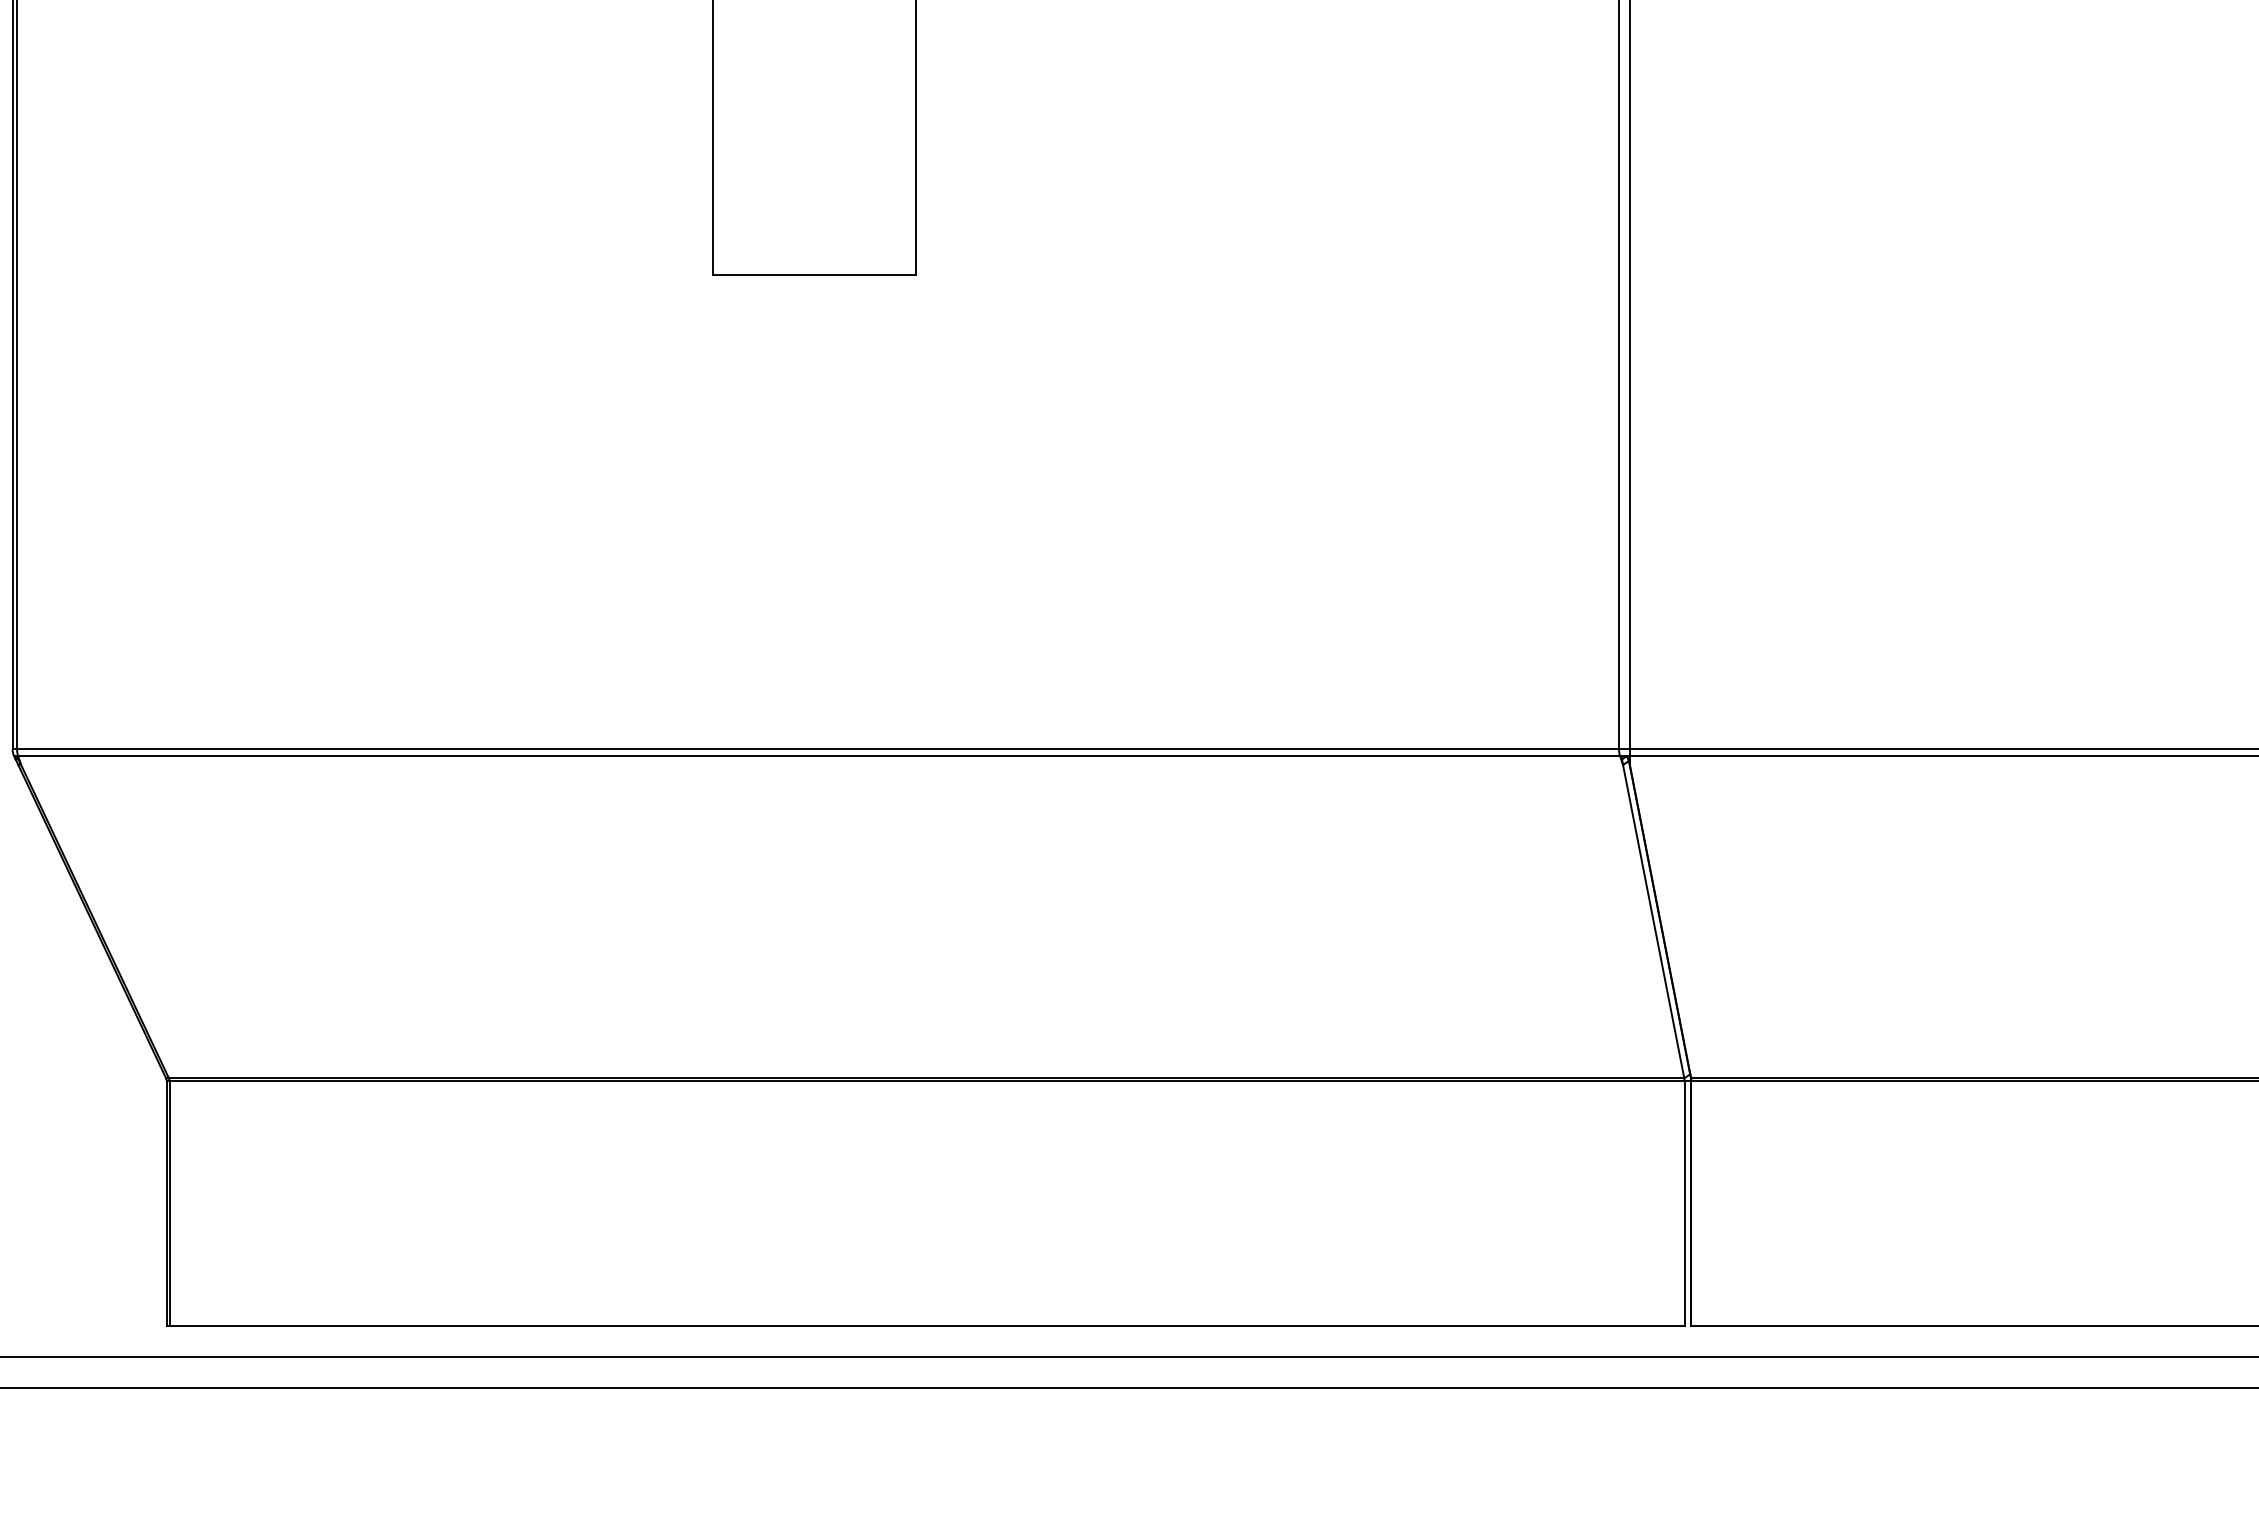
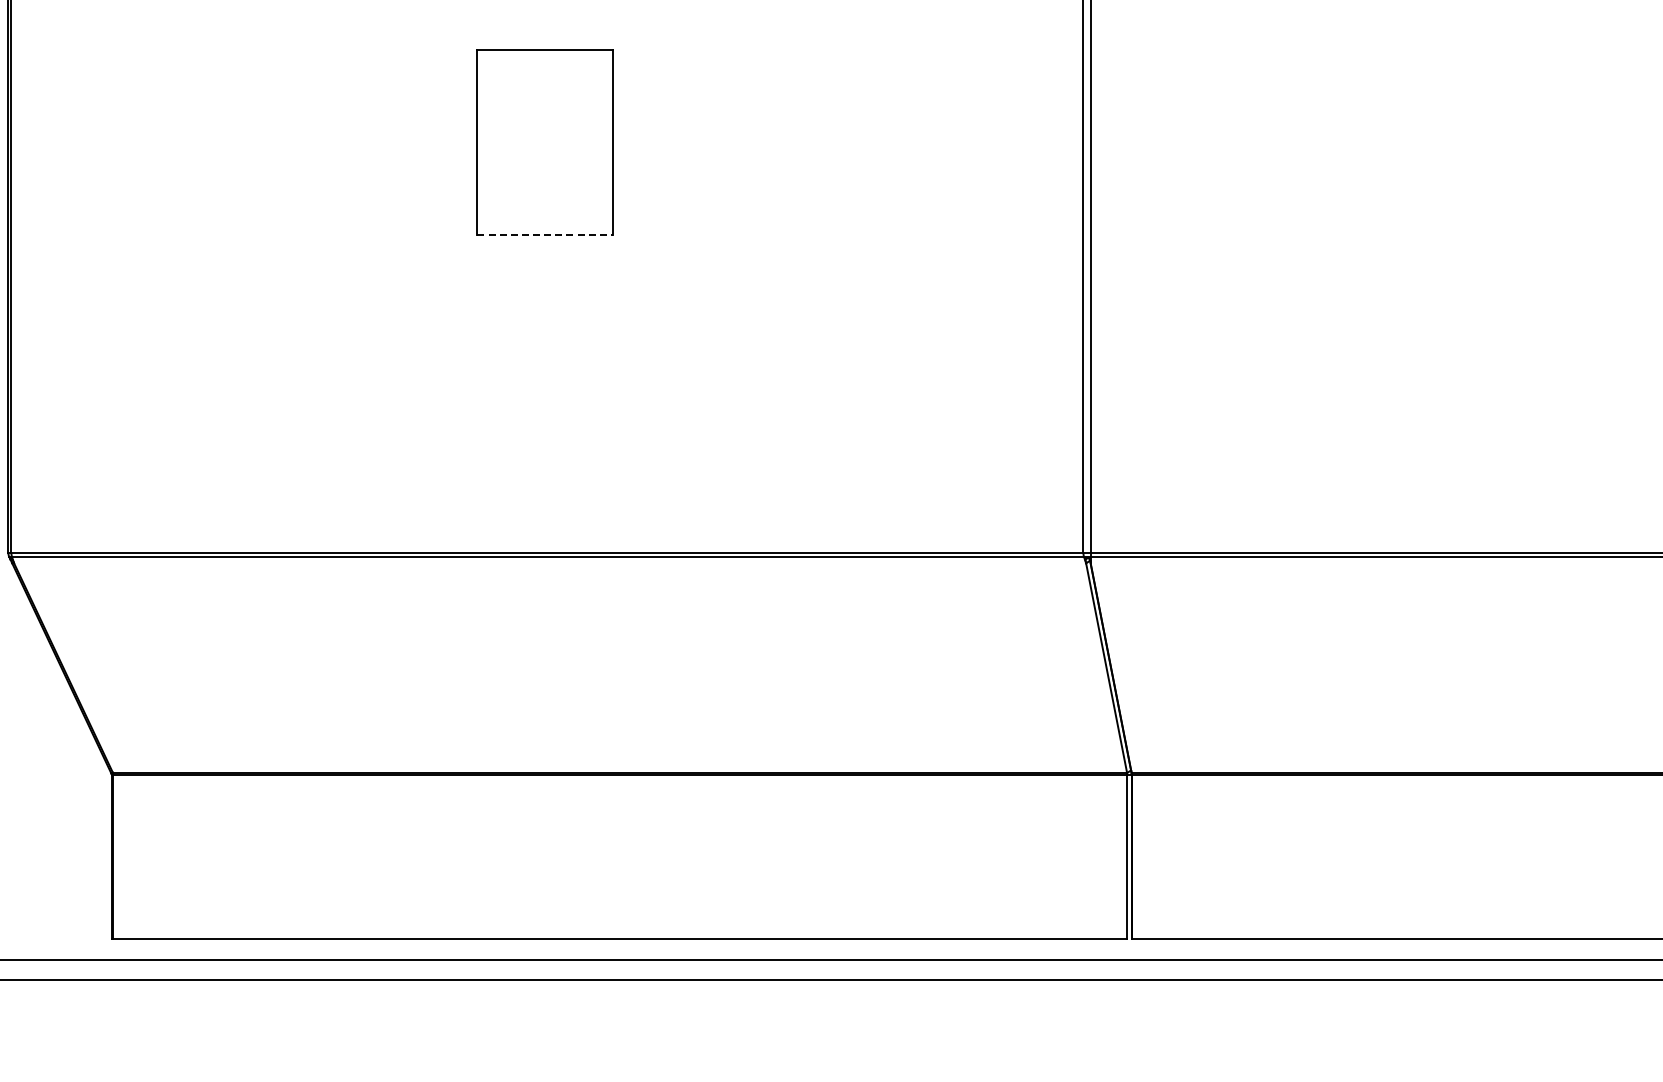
line: (815, 275) -> (545, 235), solid -> dashed

